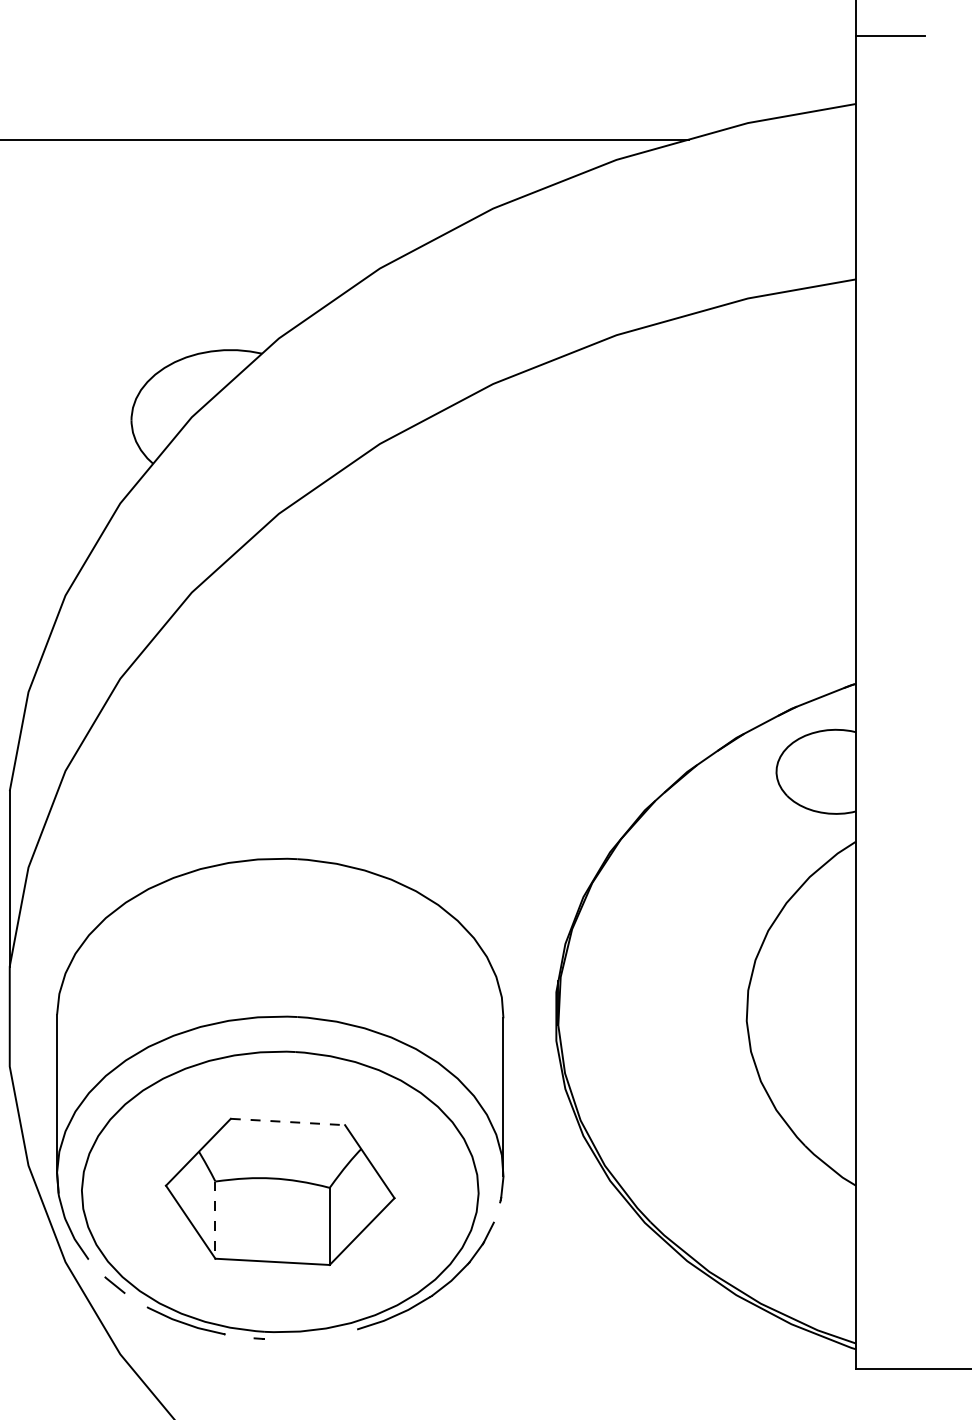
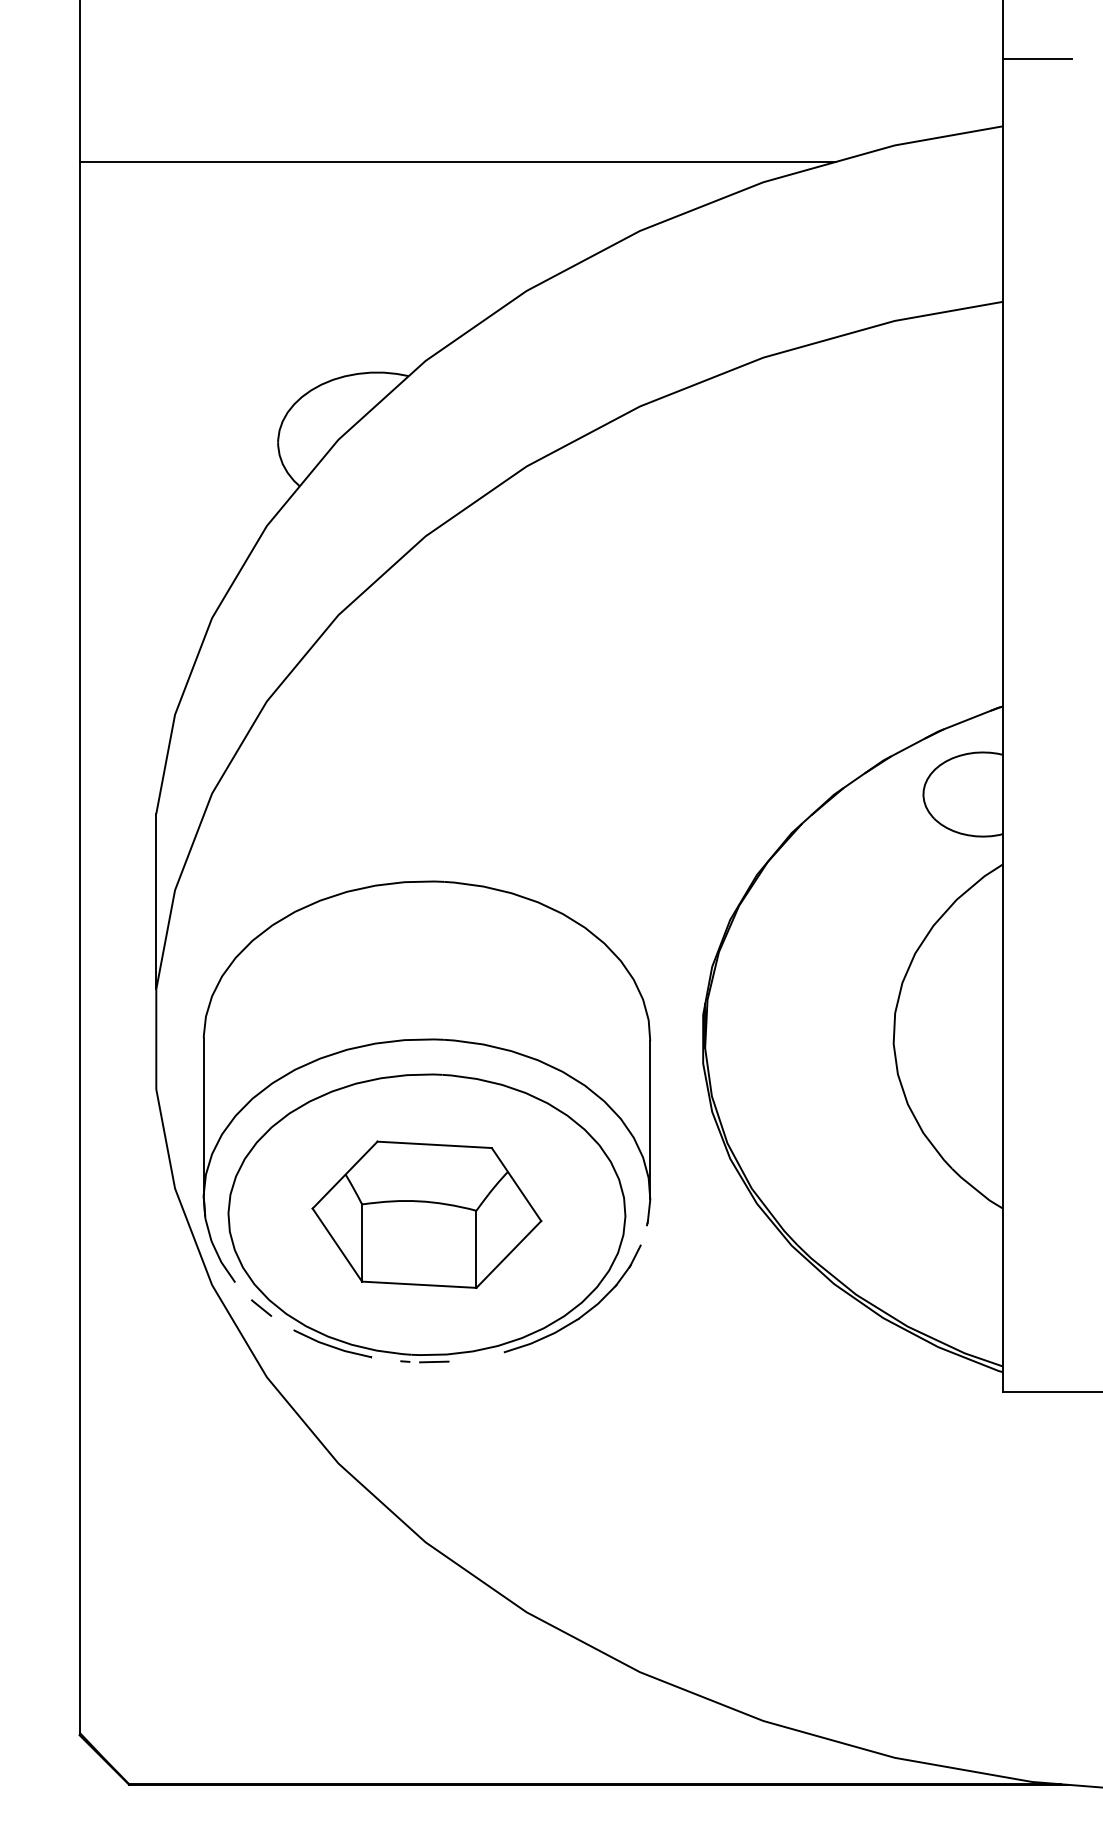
line: (288, 1121) -> (435, 1144), dashed -> solid
line: (215, 1220) -> (362, 1243), dashed -> solid
line: (287, 1338) -> (434, 1361), added

